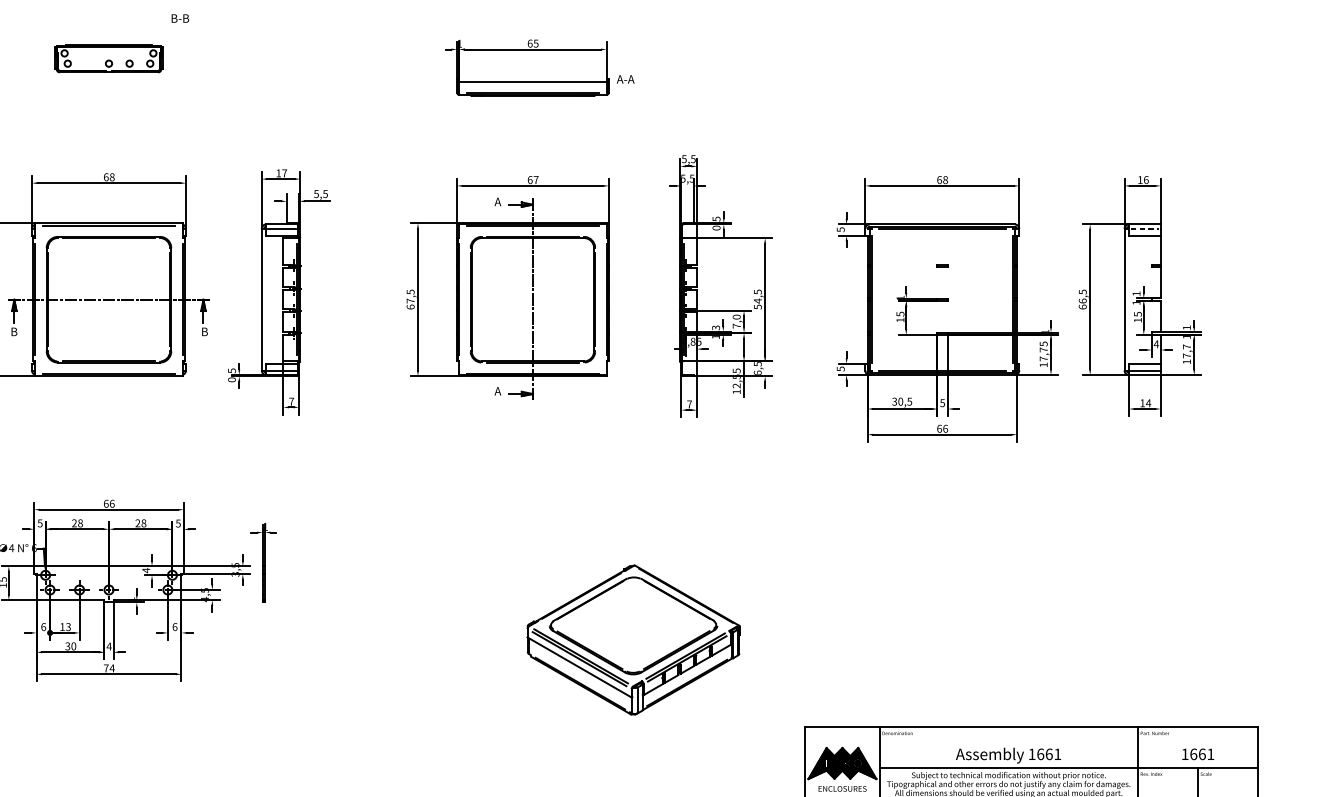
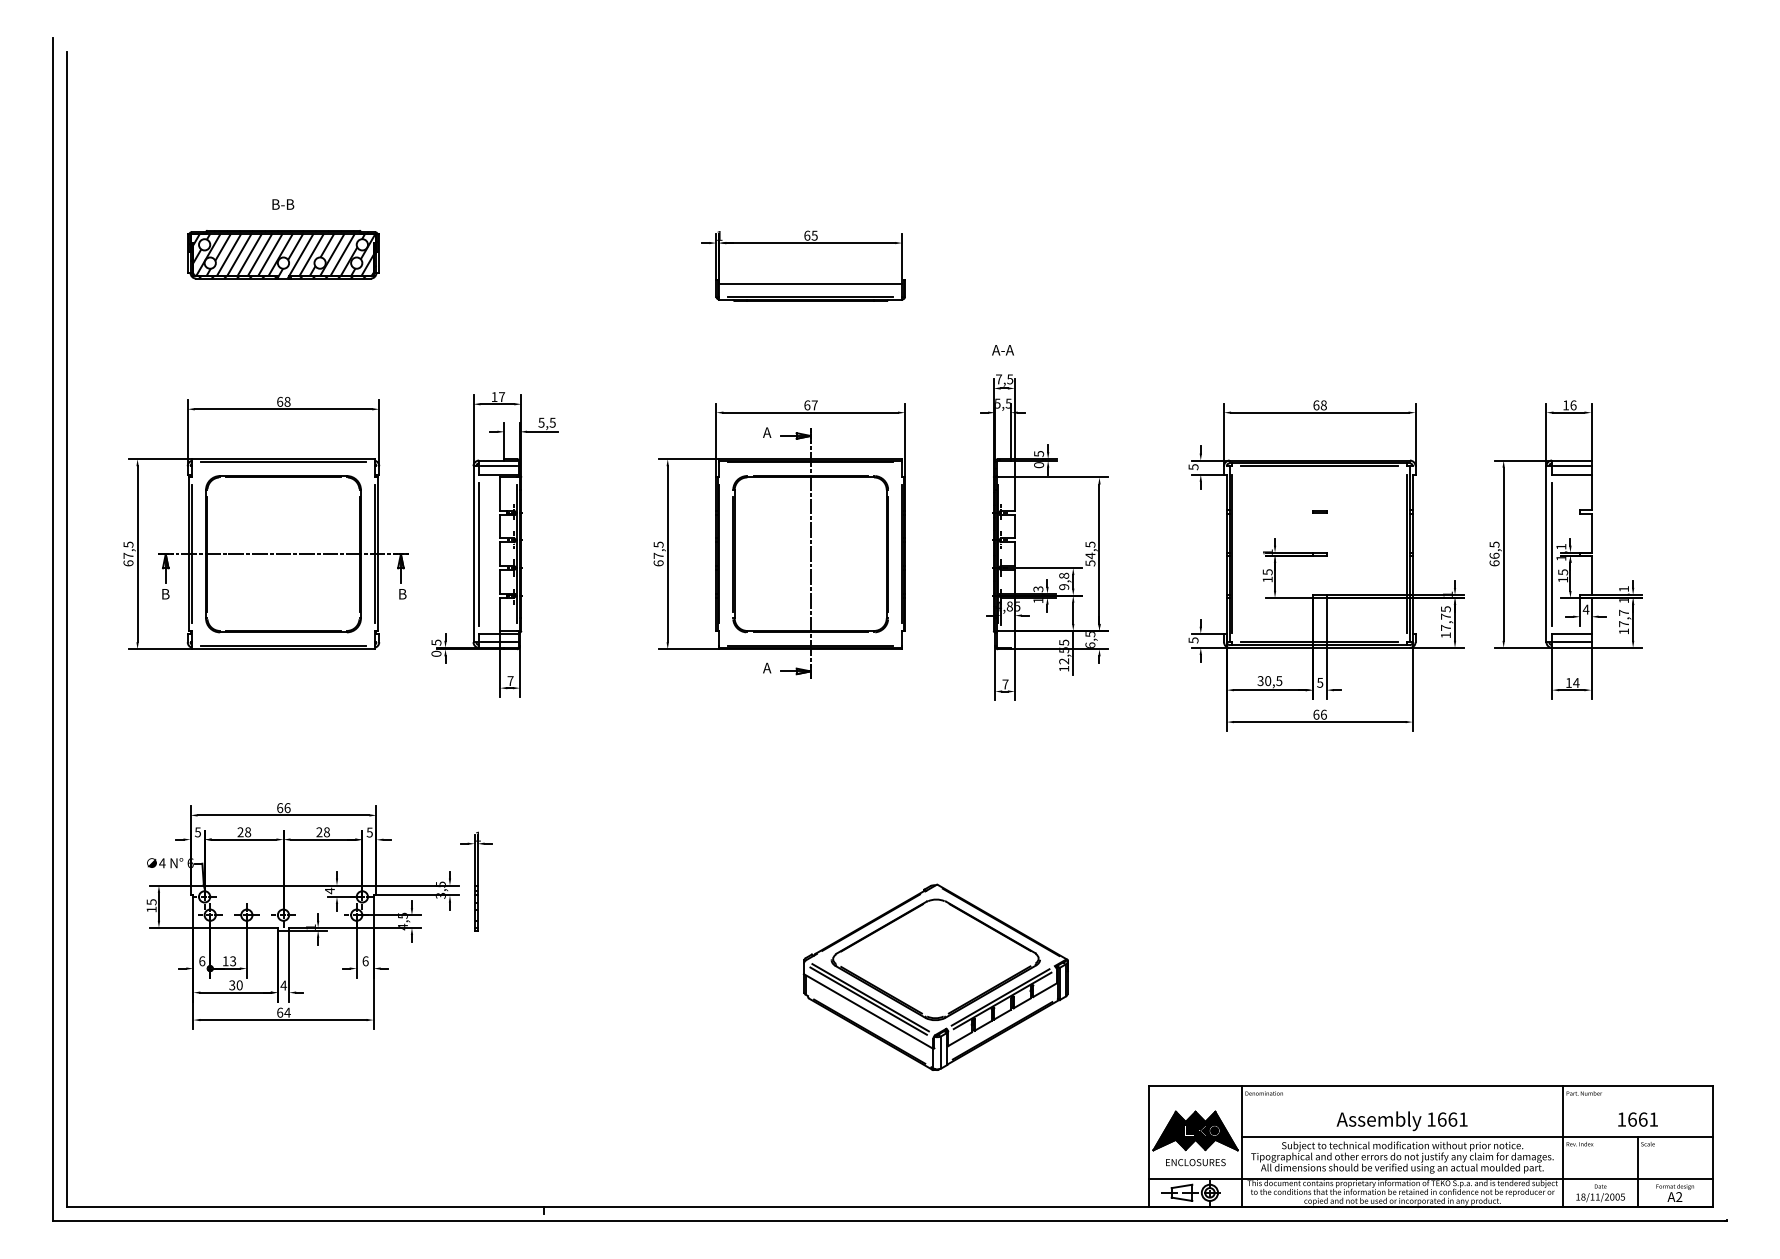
text: (180, 18) -> (283, 204), moved
part: (109, 58) -> (283, 254), size x1.43
text: (625, 79) -> (1002, 350), moved
text: (683, 159) -> (998, 379), 5,5 -> 7,5
line: (1144, 229) -> (1571, 466), dashed -> solid
line: (266, 299) -> (479, 553), added
line: (1129, 299) -> (1552, 553), added
text: (737, 321) -> (1064, 581), 7,0 -> 9,8
text: (106, 668) -> (280, 1012), 74 -> 64

